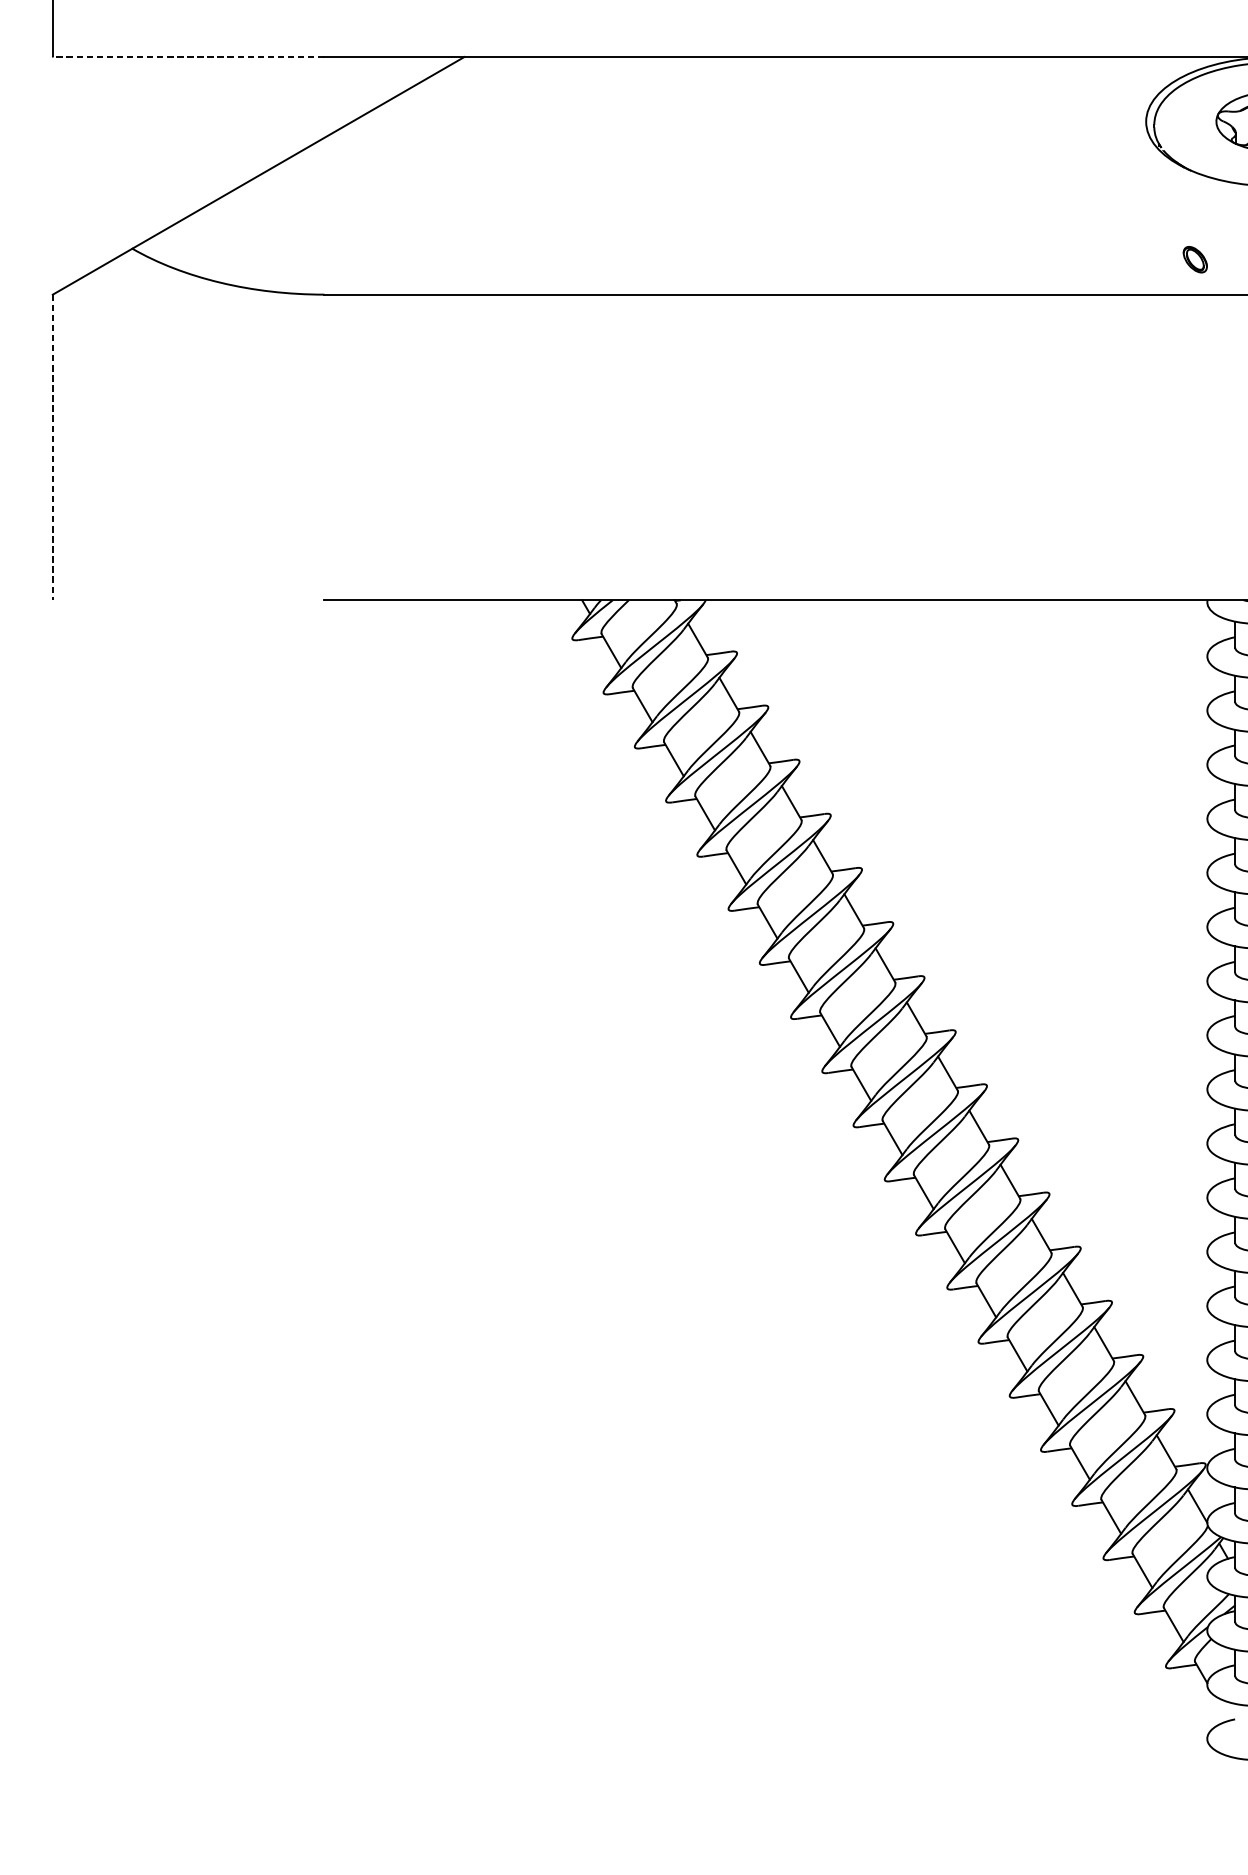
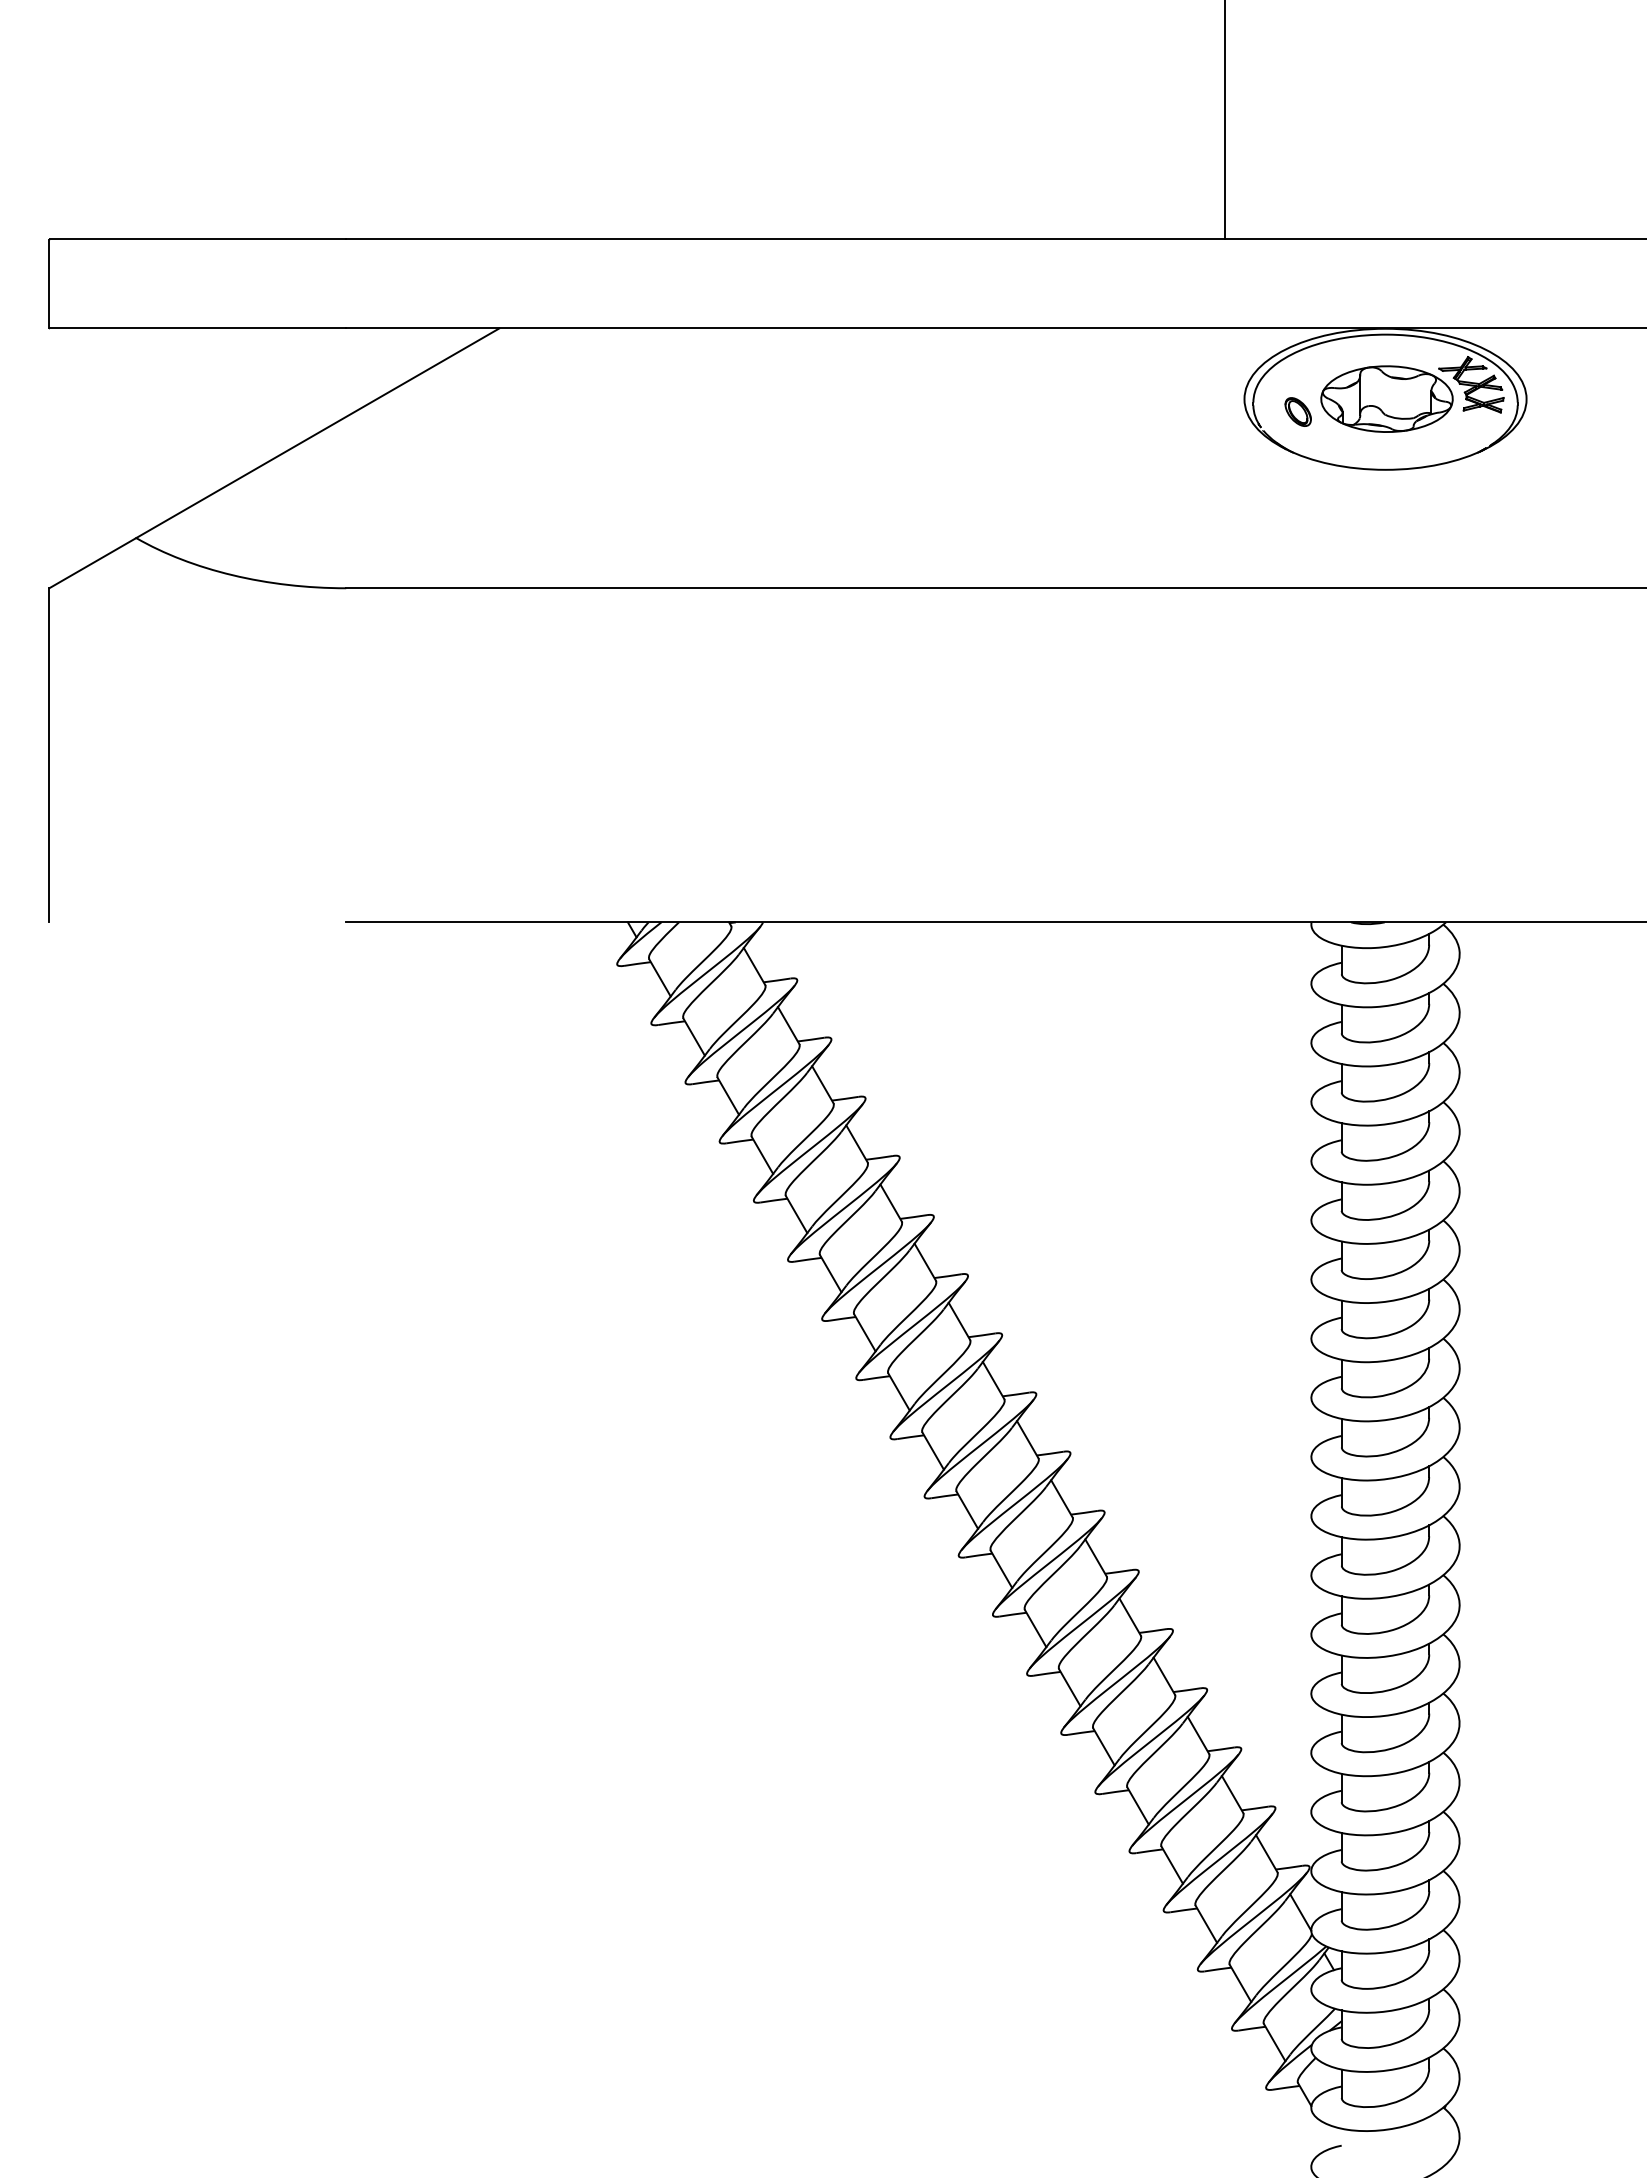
line: (188, 57) -> (197, 328), dashed -> solid
part: (1194, 259) -> (1297, 411), moved
line: (53, 447) -> (49, 755), dashed -> solid

